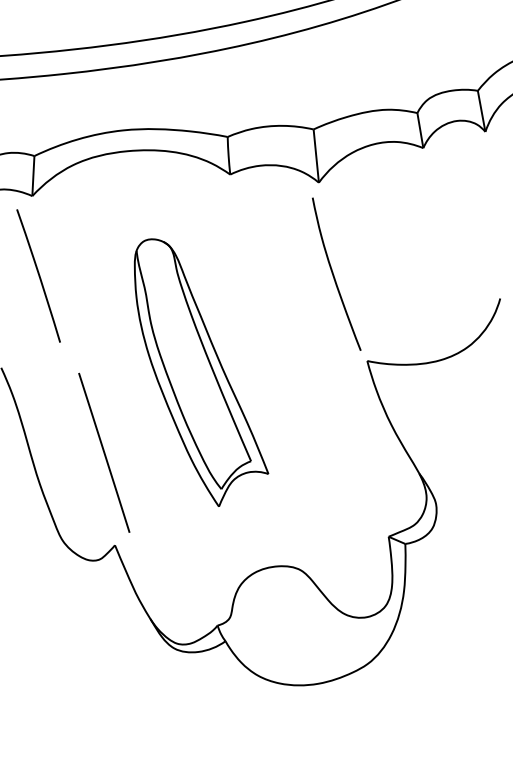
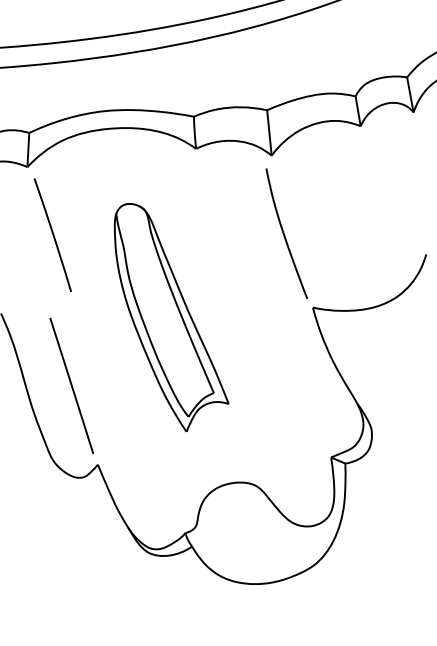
line: (38, 276) -> (52, 235), moved
line: (103, 452) -> (71, 385), moved

